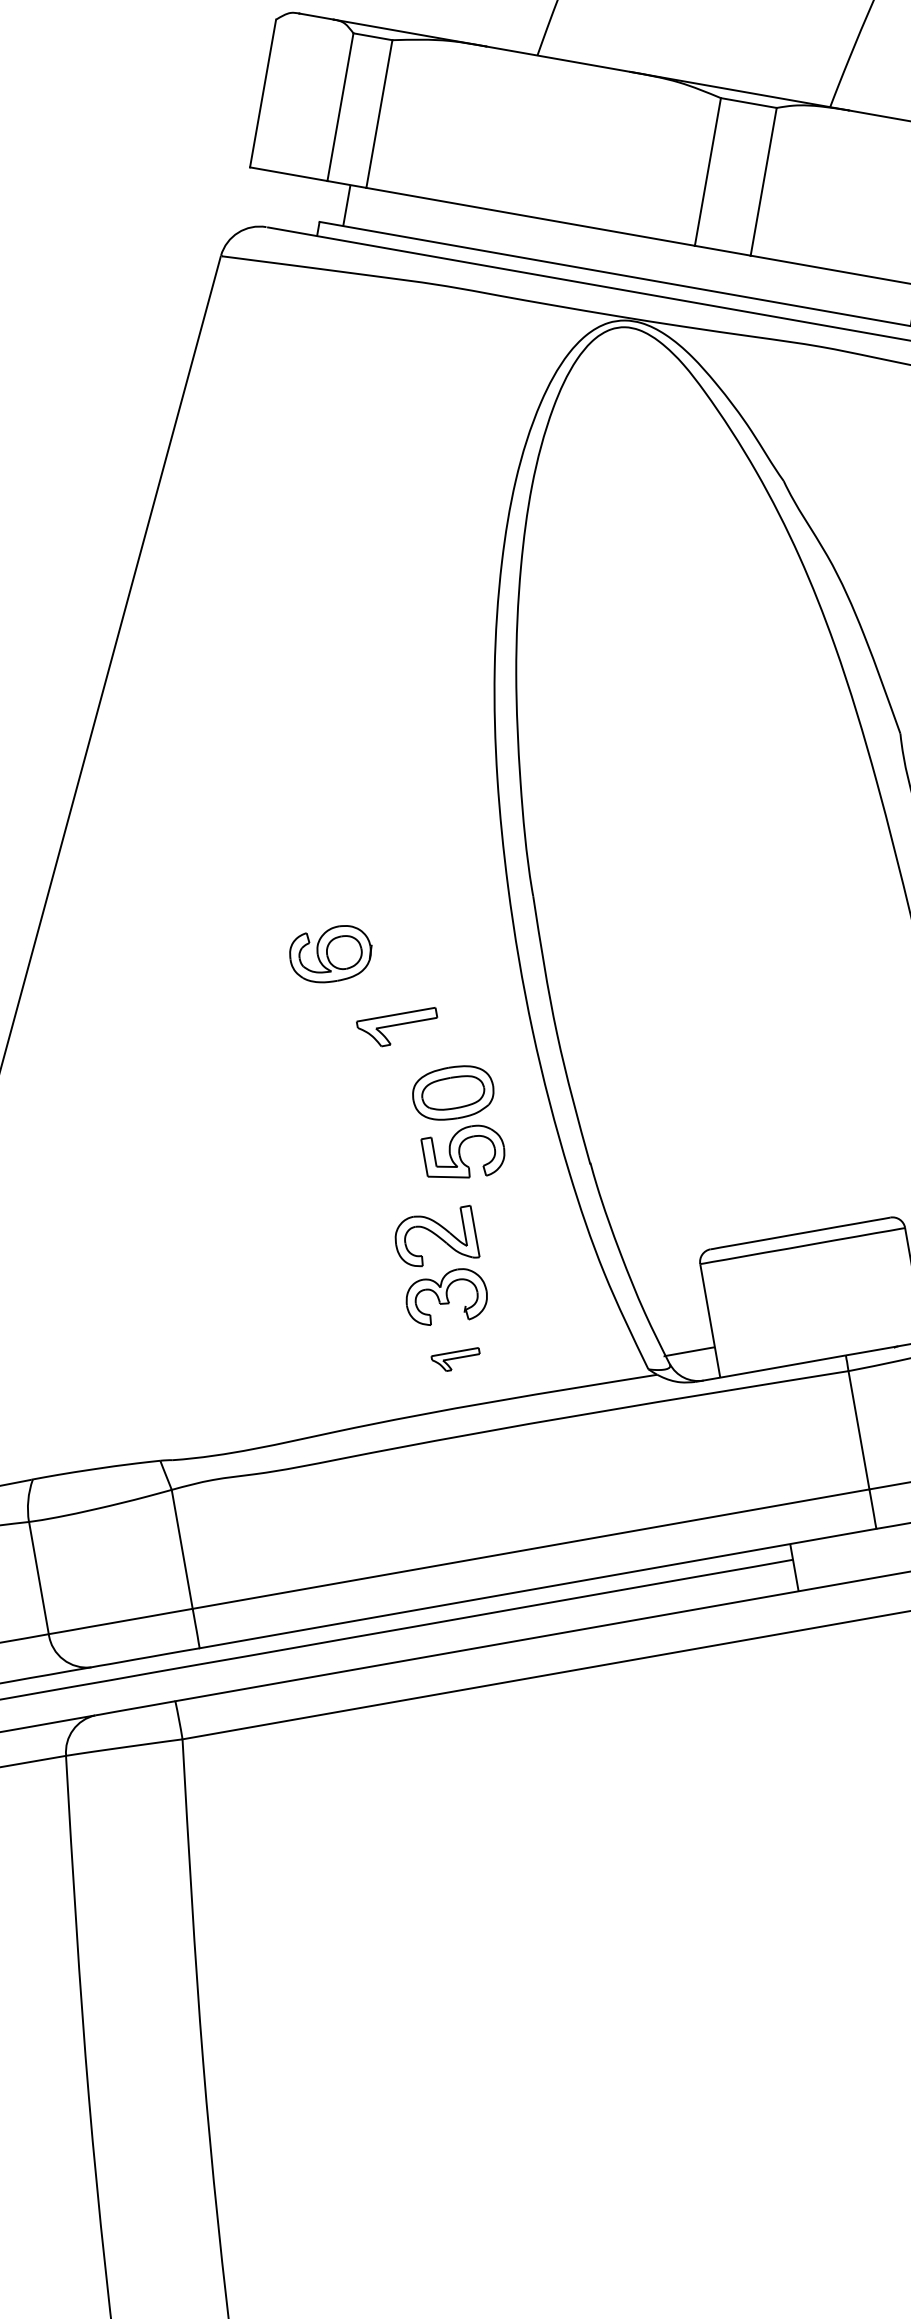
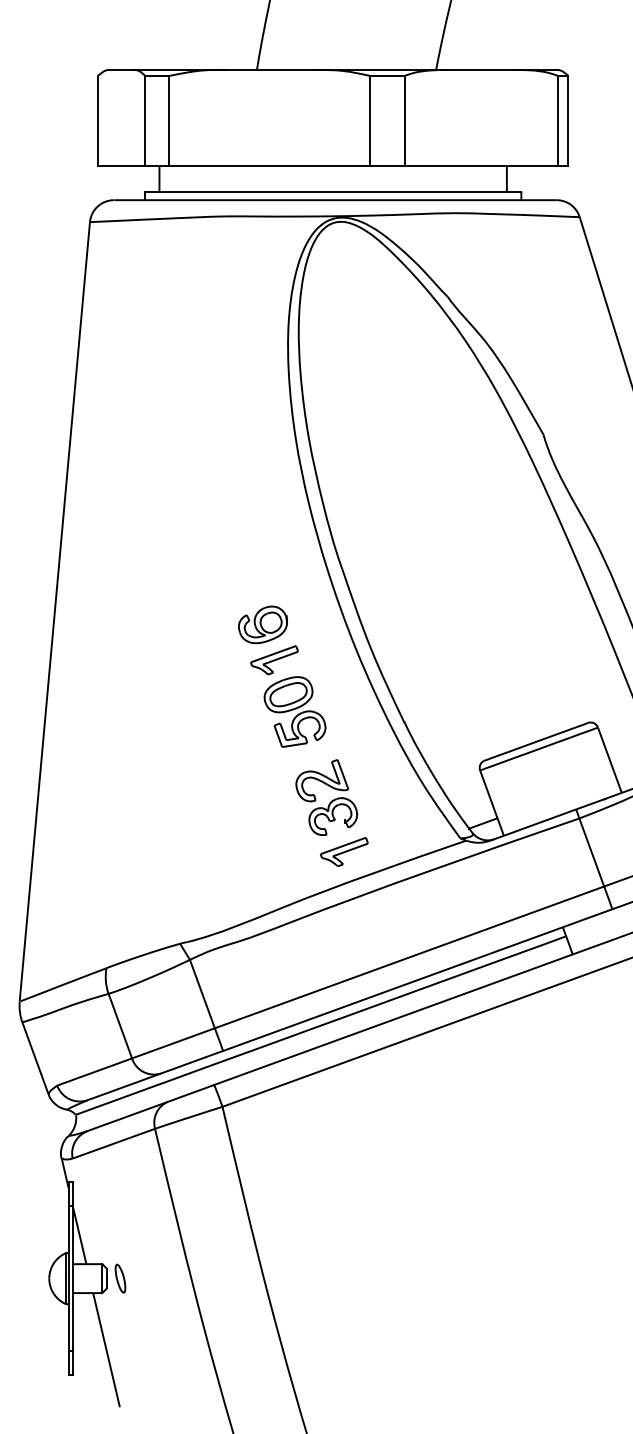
part: (329, 952) -> (262, 624), moved
part: (458, 1122) -> (294, 711), moved
part: (455, 1357) -> (344, 851), size x1.67

